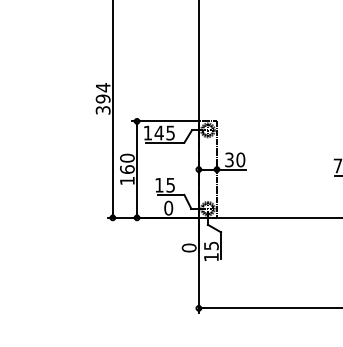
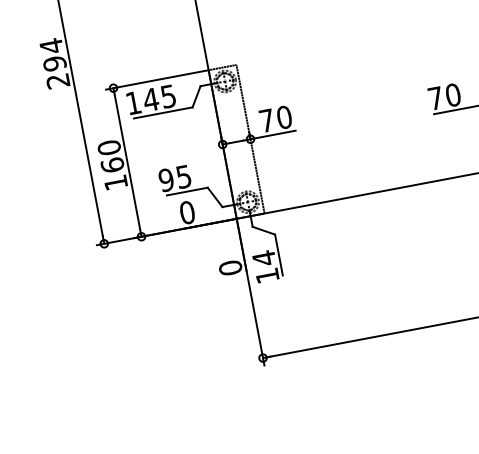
text: (103, 110) -> (58, 81), 394 -> 294
text: (229, 159) -> (266, 120), 30 -> 70
text: (158, 184) -> (164, 179), 15 -> 95
text: (211, 245) -> (264, 257), 15 -> 14

